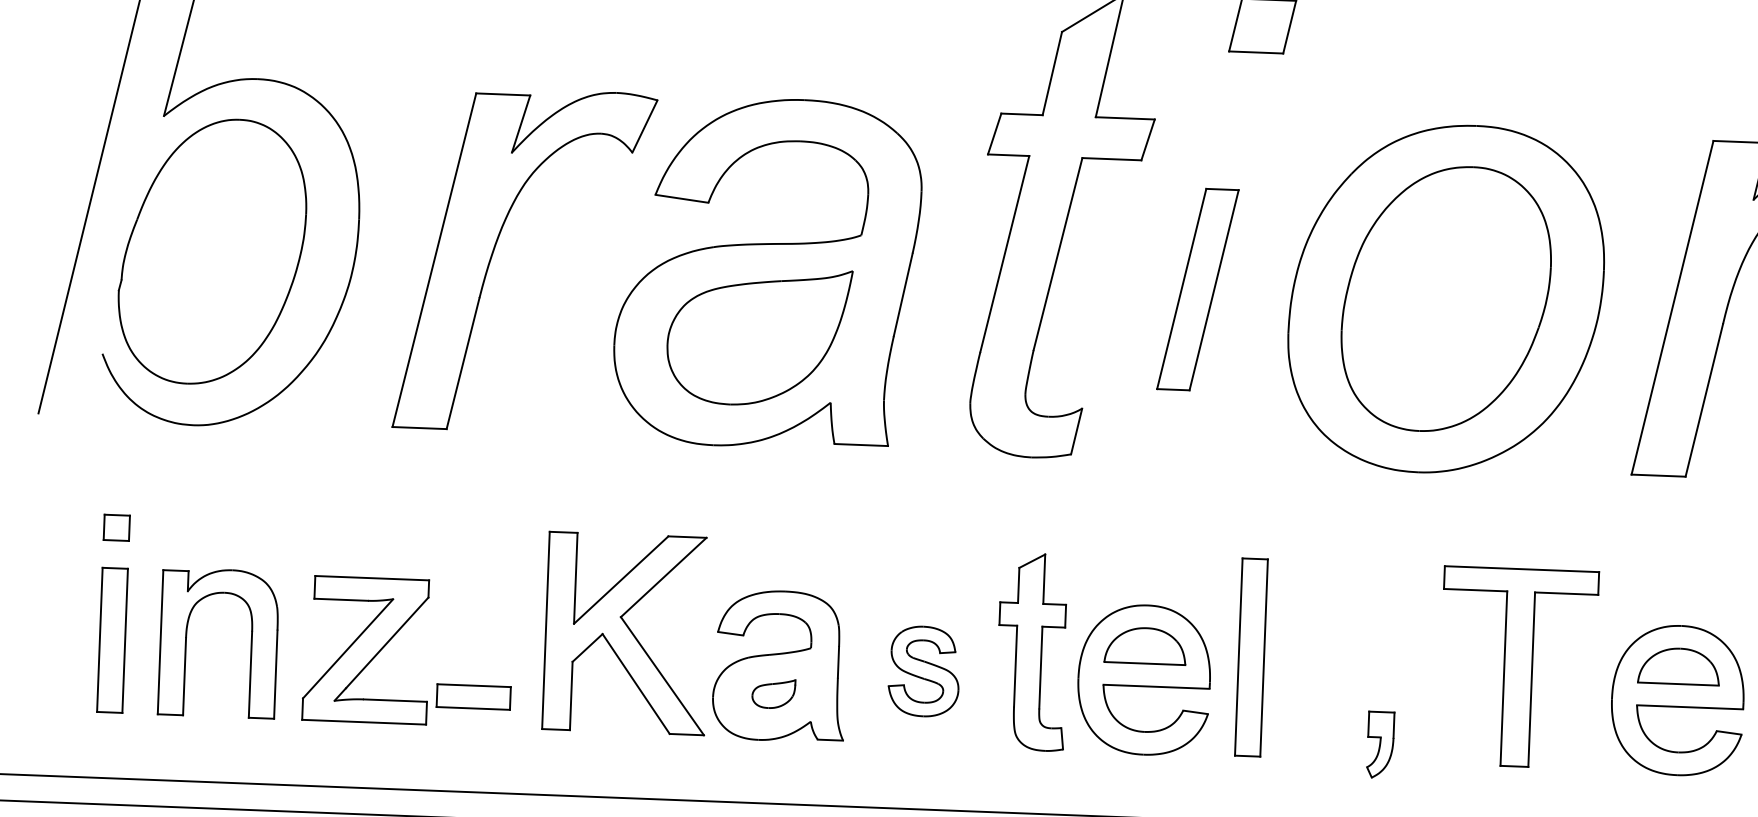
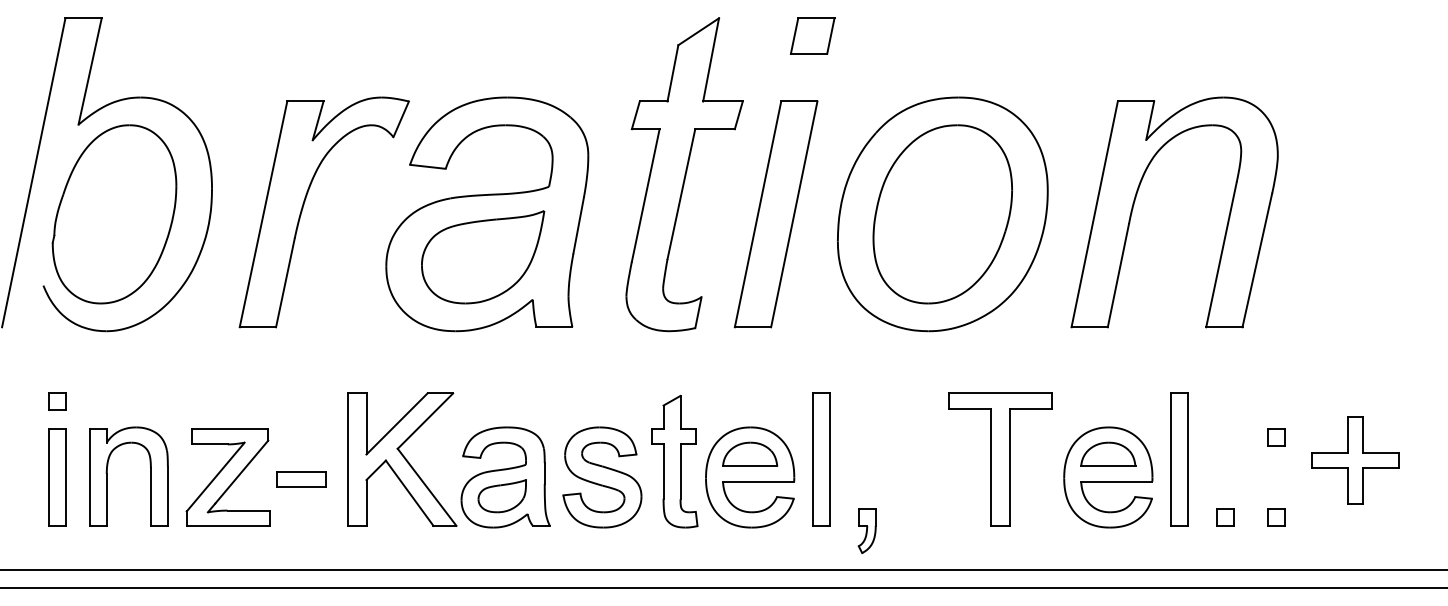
part: (1197, 289) -> (775, 214), size x1.67
part: (924, 671) -> (602, 477), size x1.67
part: (772, 694) -> (501, 496), size x1.67
part: (474, 697) -> (301, 479), moved
part: (1379, 744) -> (866, 530), moved

